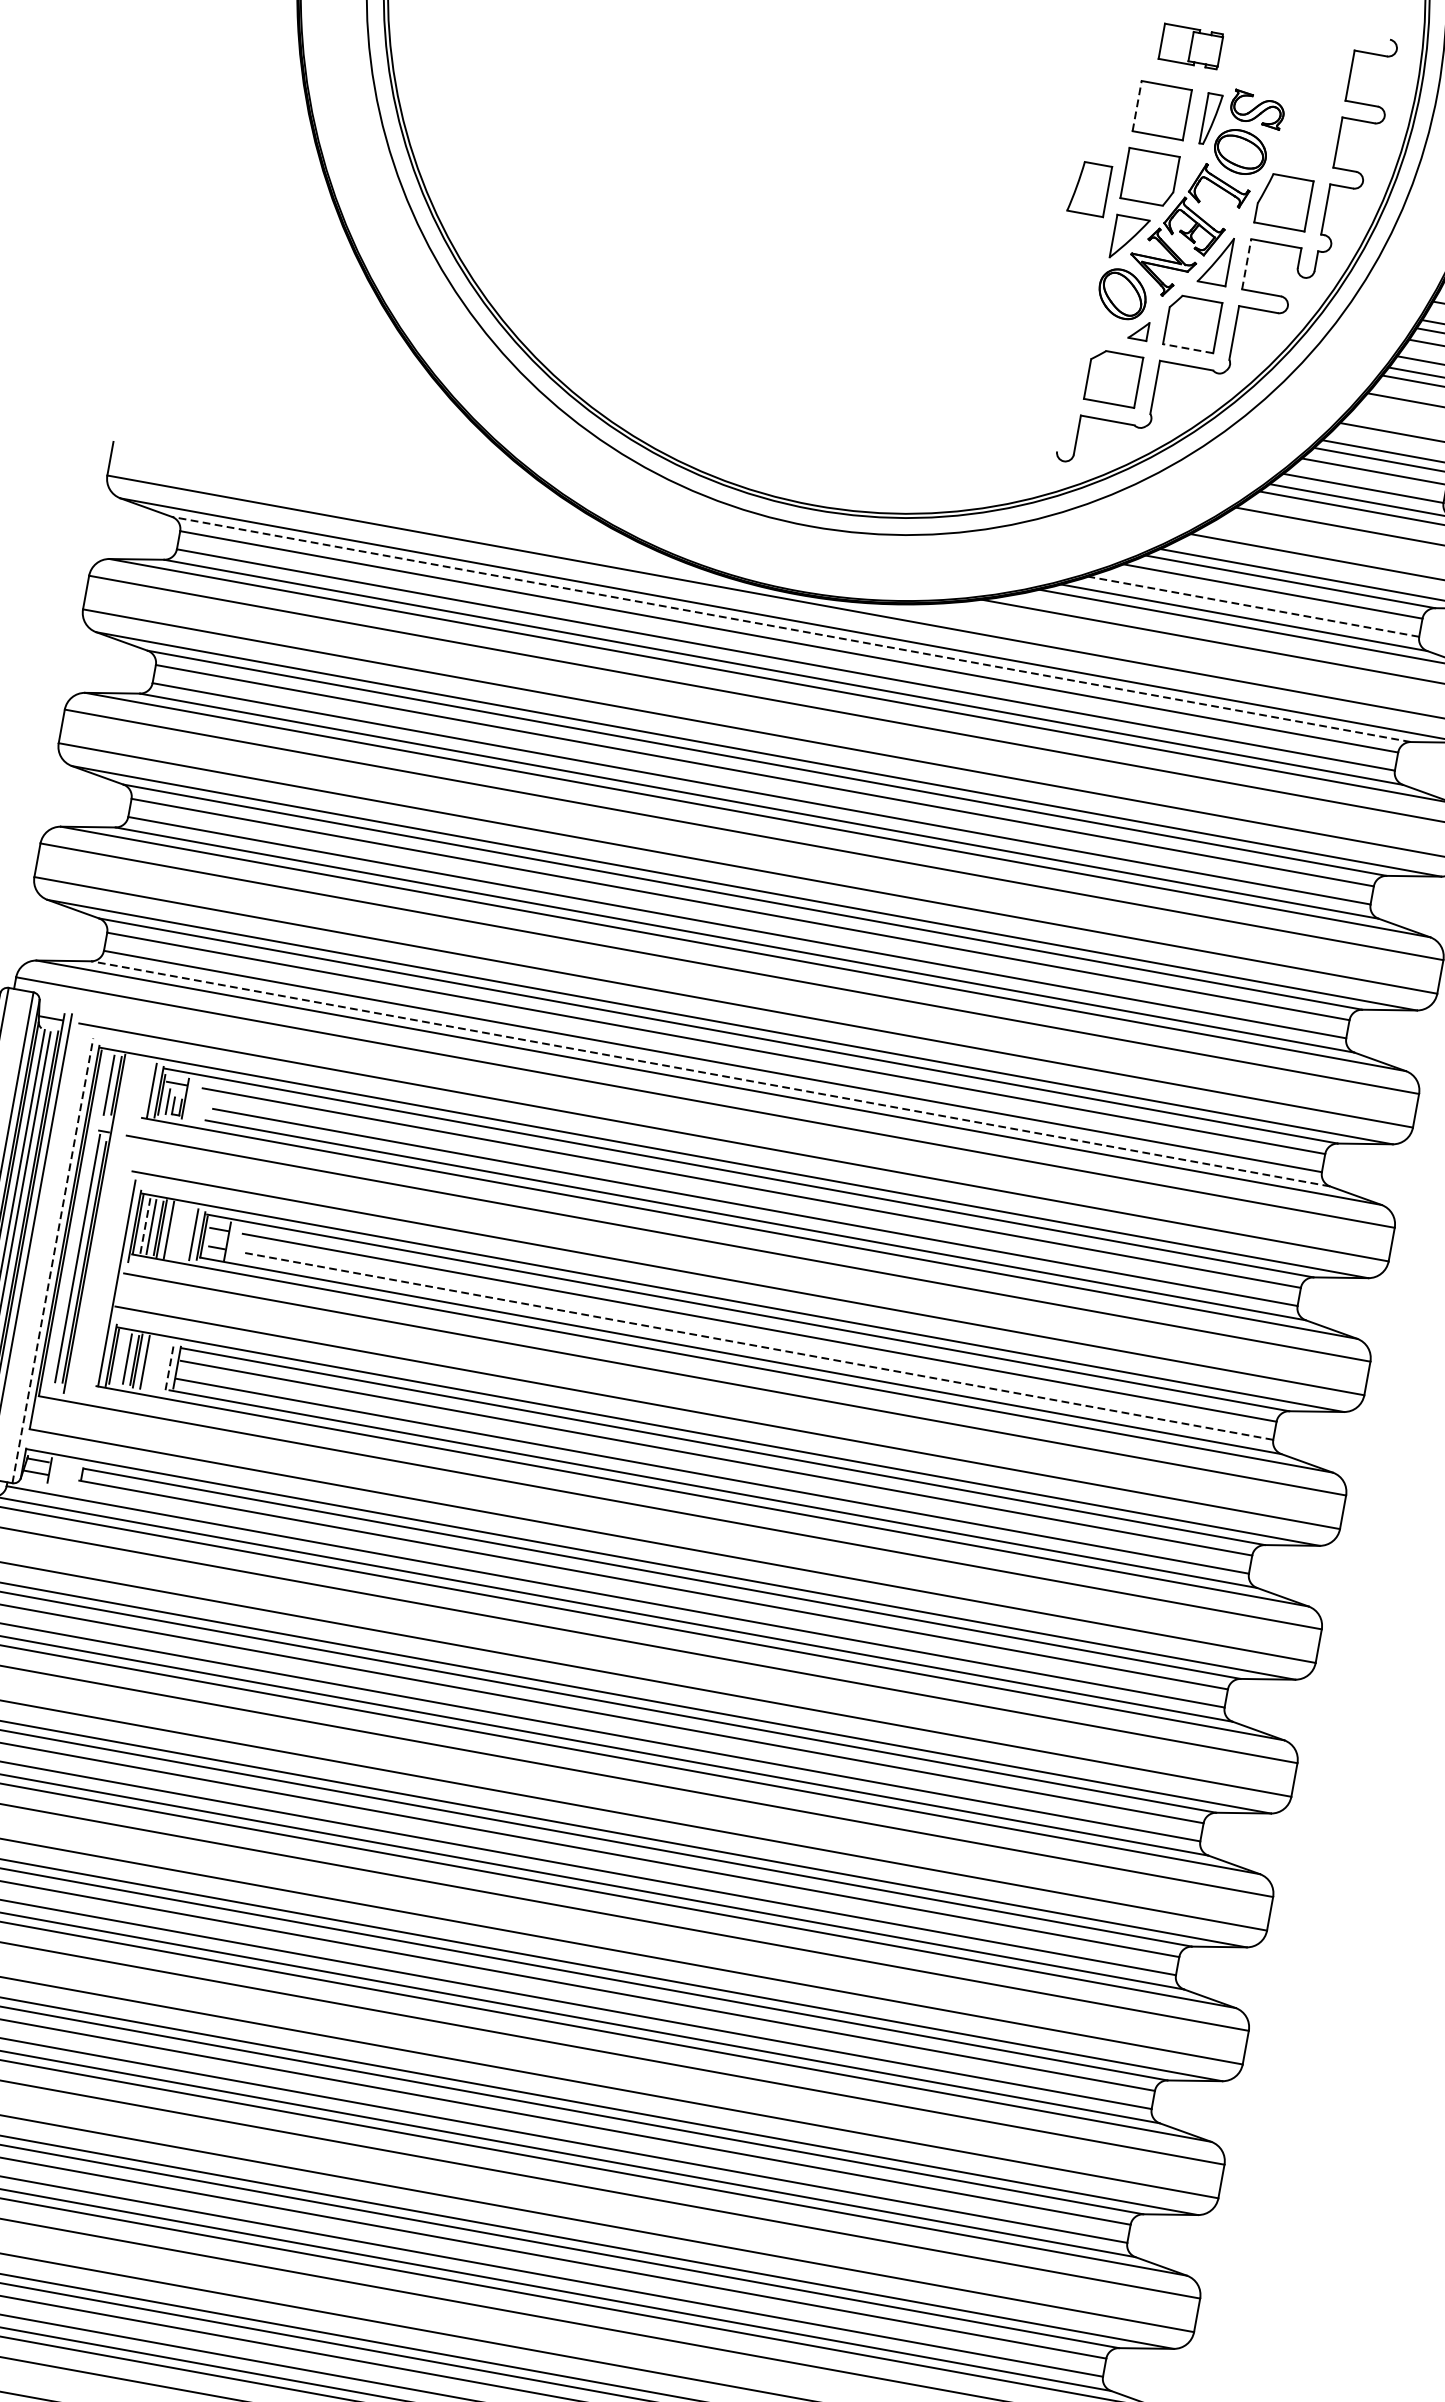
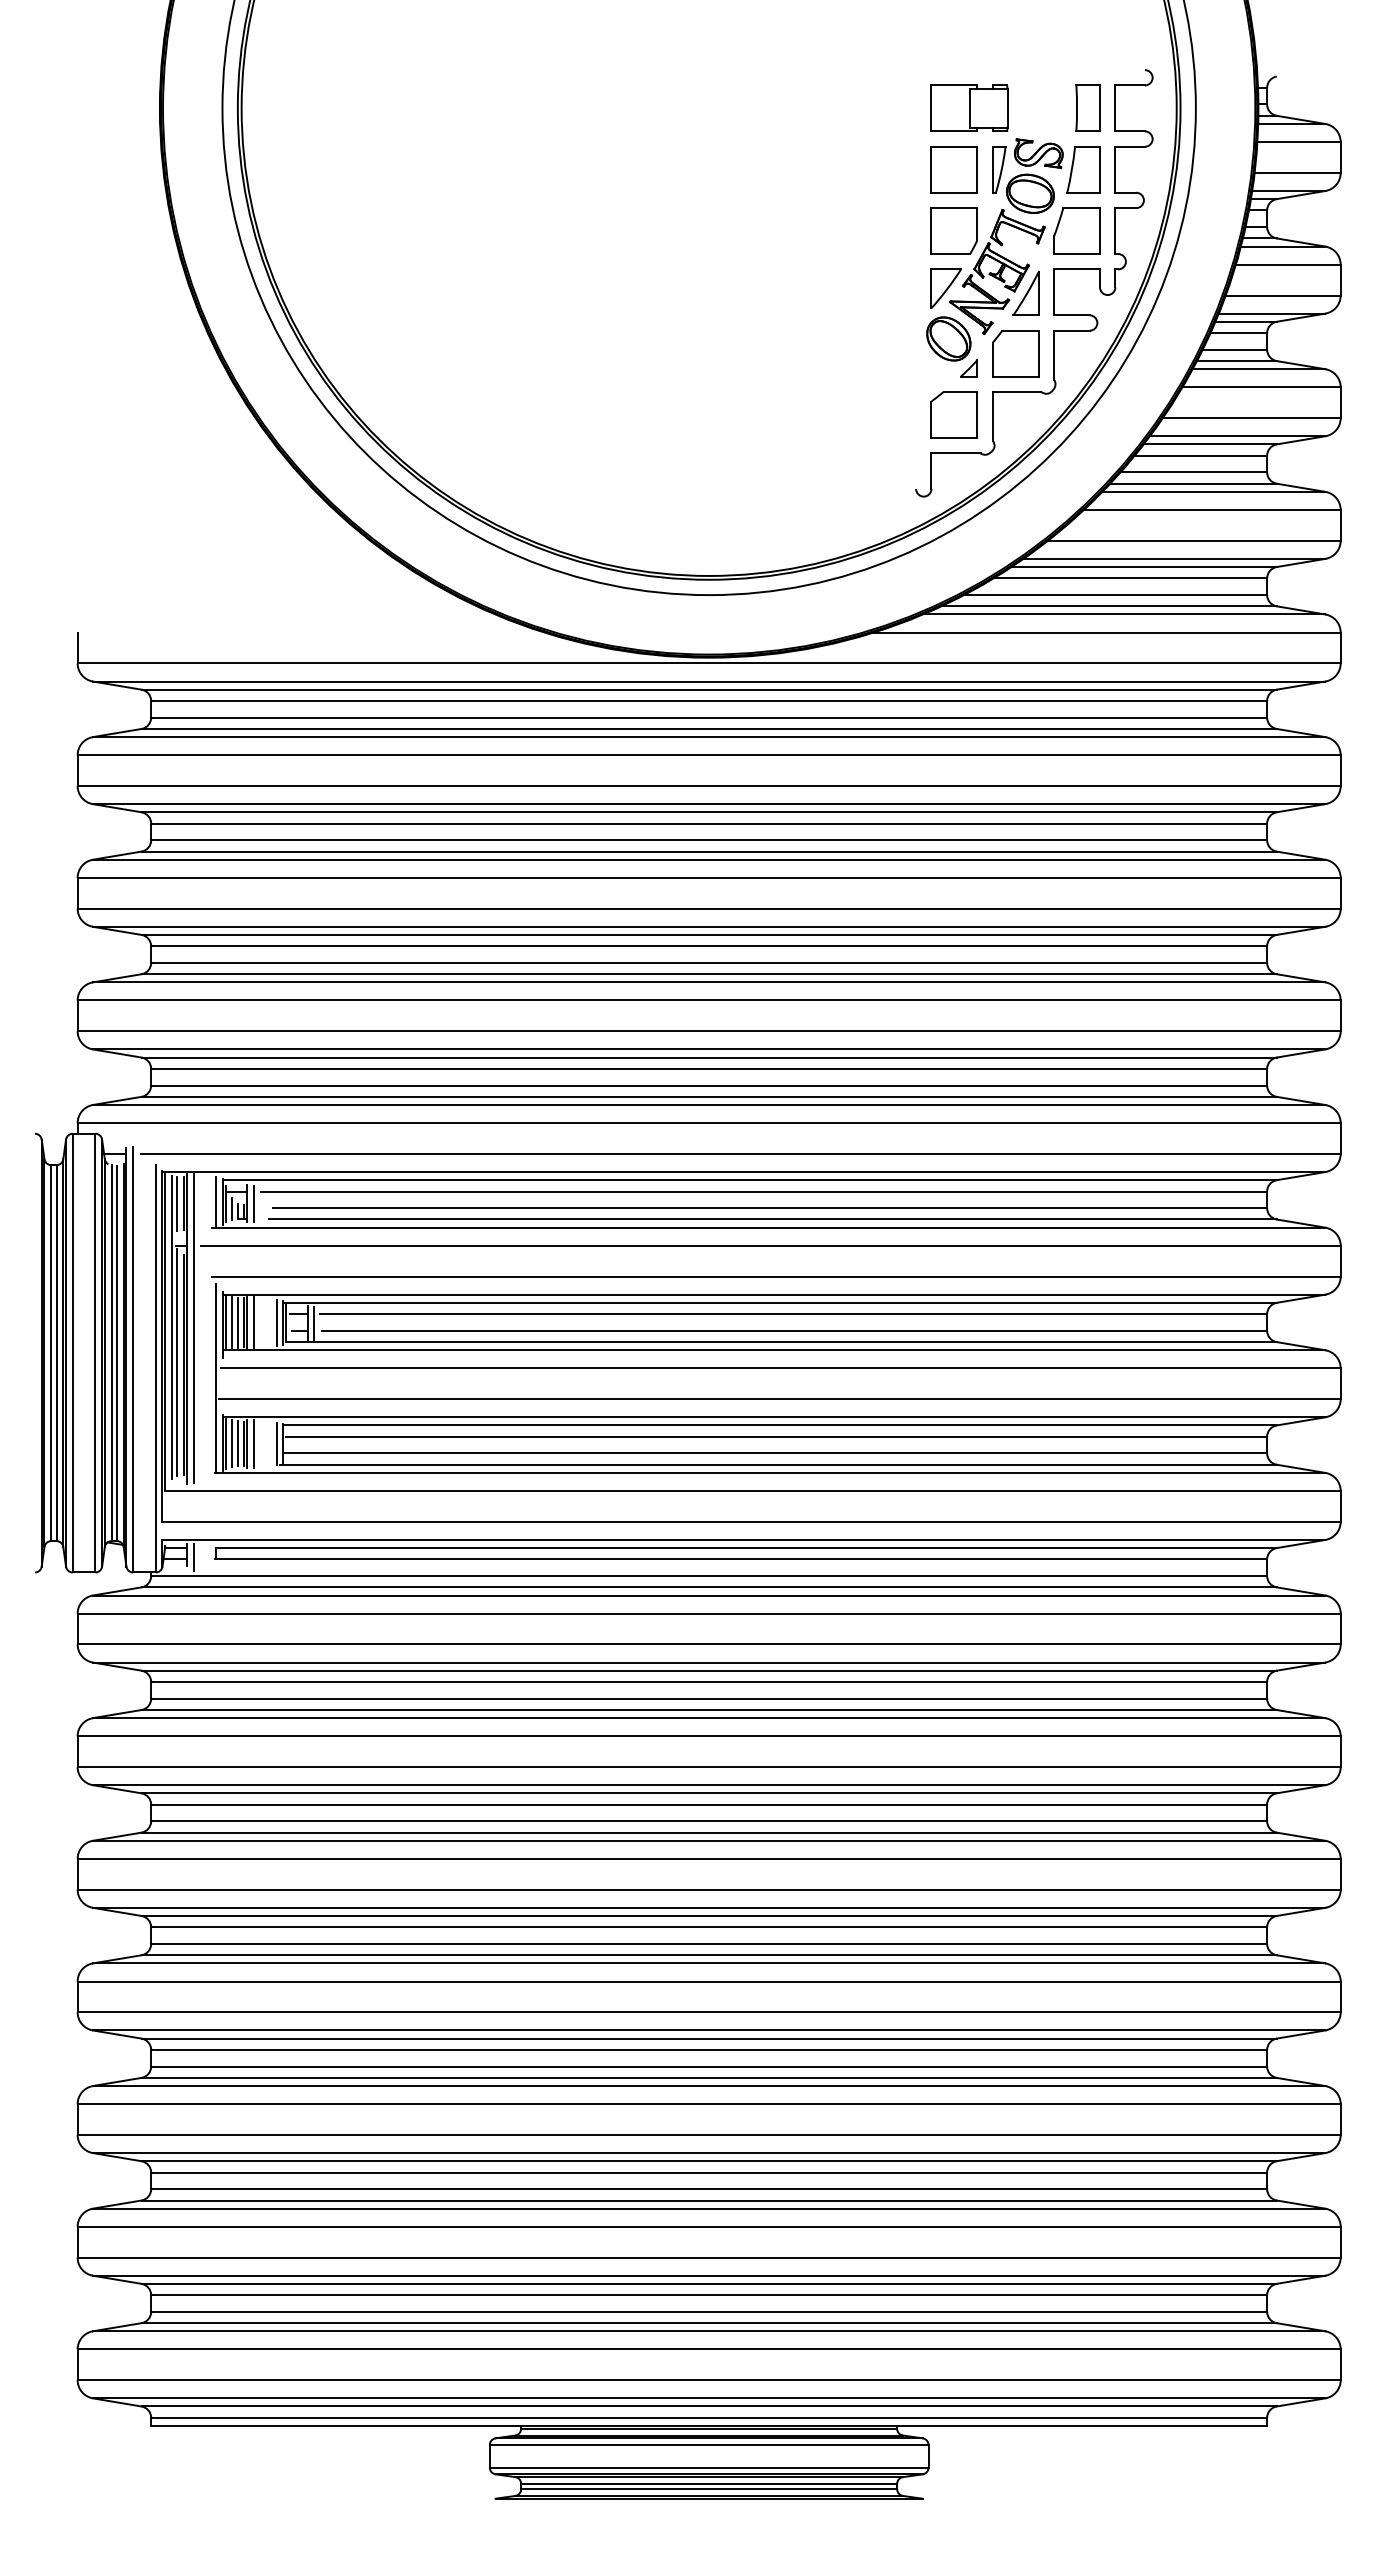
part: (1191, 45) -> (969, 107), size x1.43
part: (1319, 69) -> (1087, 107), added
line: (1137, 105) -> (931, 169), dashed -> solid
part: (1089, 188) -> (1083, 169), moved
line: (1247, 263) -> (1054, 291), dashed -> solid
line: (1187, 348) -> (1015, 376), dashed -> solid
line: (1253, 607) -> (1115, 595), dashed -> solid
line: (791, 629) -> (709, 689), dashed -> solid
line: (711, 1073) -> (709, 1096), dashed -> solid
line: (192, 1099) -> (253, 1203), added
line: (78, 1218) -> (171, 1327), added
line: (101, 1224) -> (193, 1328), added
line: (145, 1225) -> (232, 1322), dashed -> solid
line: (234, 1242) -> (314, 1323), added
line: (52, 1260) -> (155, 1368), dashed -> solid
line: (757, 1345) -> (794, 1330), dashed -> solid
line: (121, 1357) -> (232, 1443), added
line: (169, 1366) -> (276, 1443), dashed -> solid
line: (56, 1473) -> (193, 1556), added

